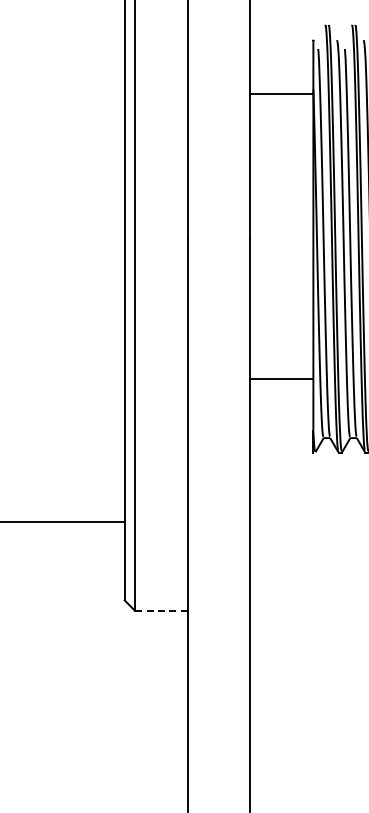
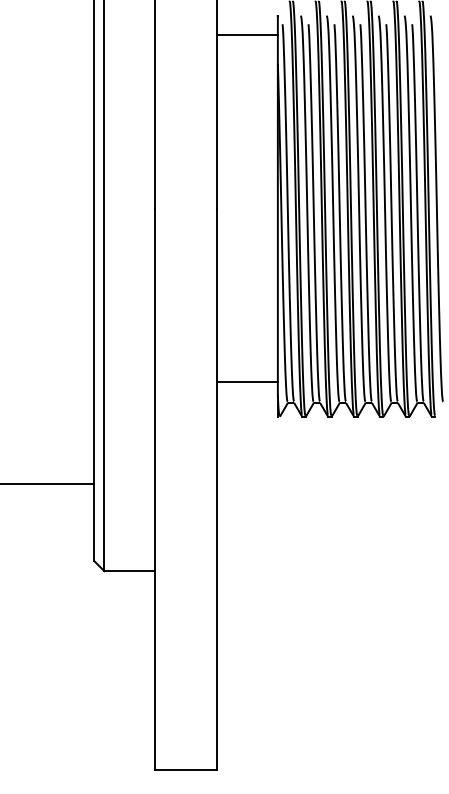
line: (281, 94) -> (246, 35), moved
line: (281, 379) -> (246, 382), moved
line: (160, 611) -> (129, 571), dashed -> solid

